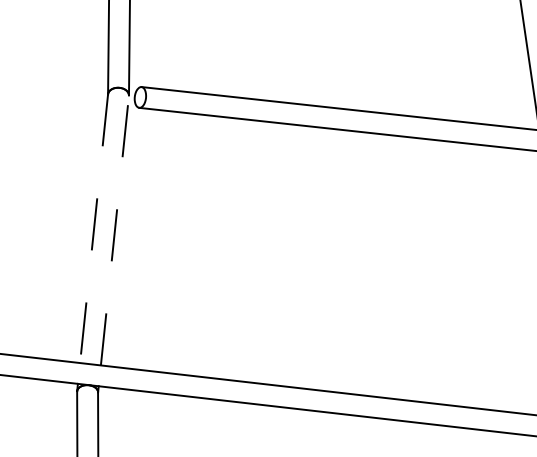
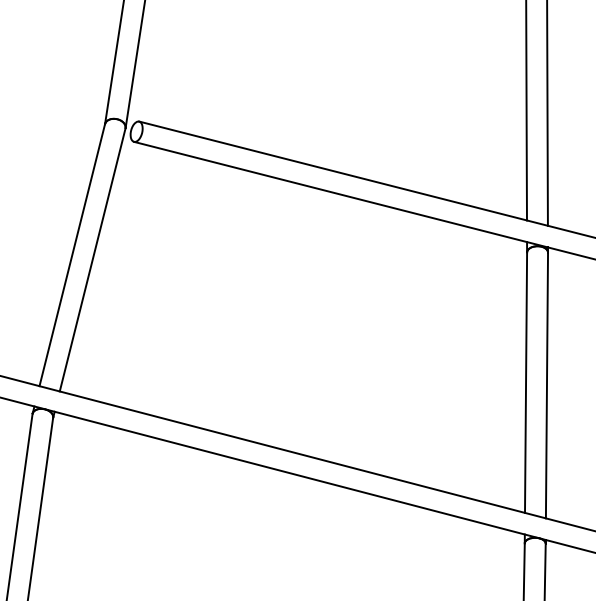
line: (94, 229) -> (72, 255), dashed -> solid
line: (114, 230) -> (92, 259), dashed -> solid

